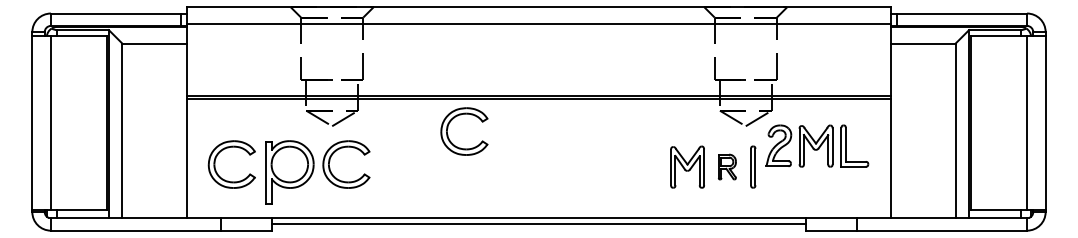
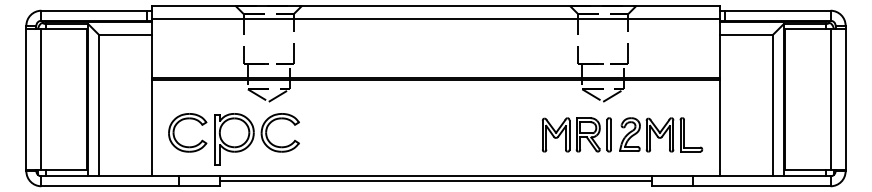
part: (461, 115) -> (373, 93), removed
part: (817, 145) -> (661, 134), moved
part: (727, 166) -> (588, 134), size x1.67

